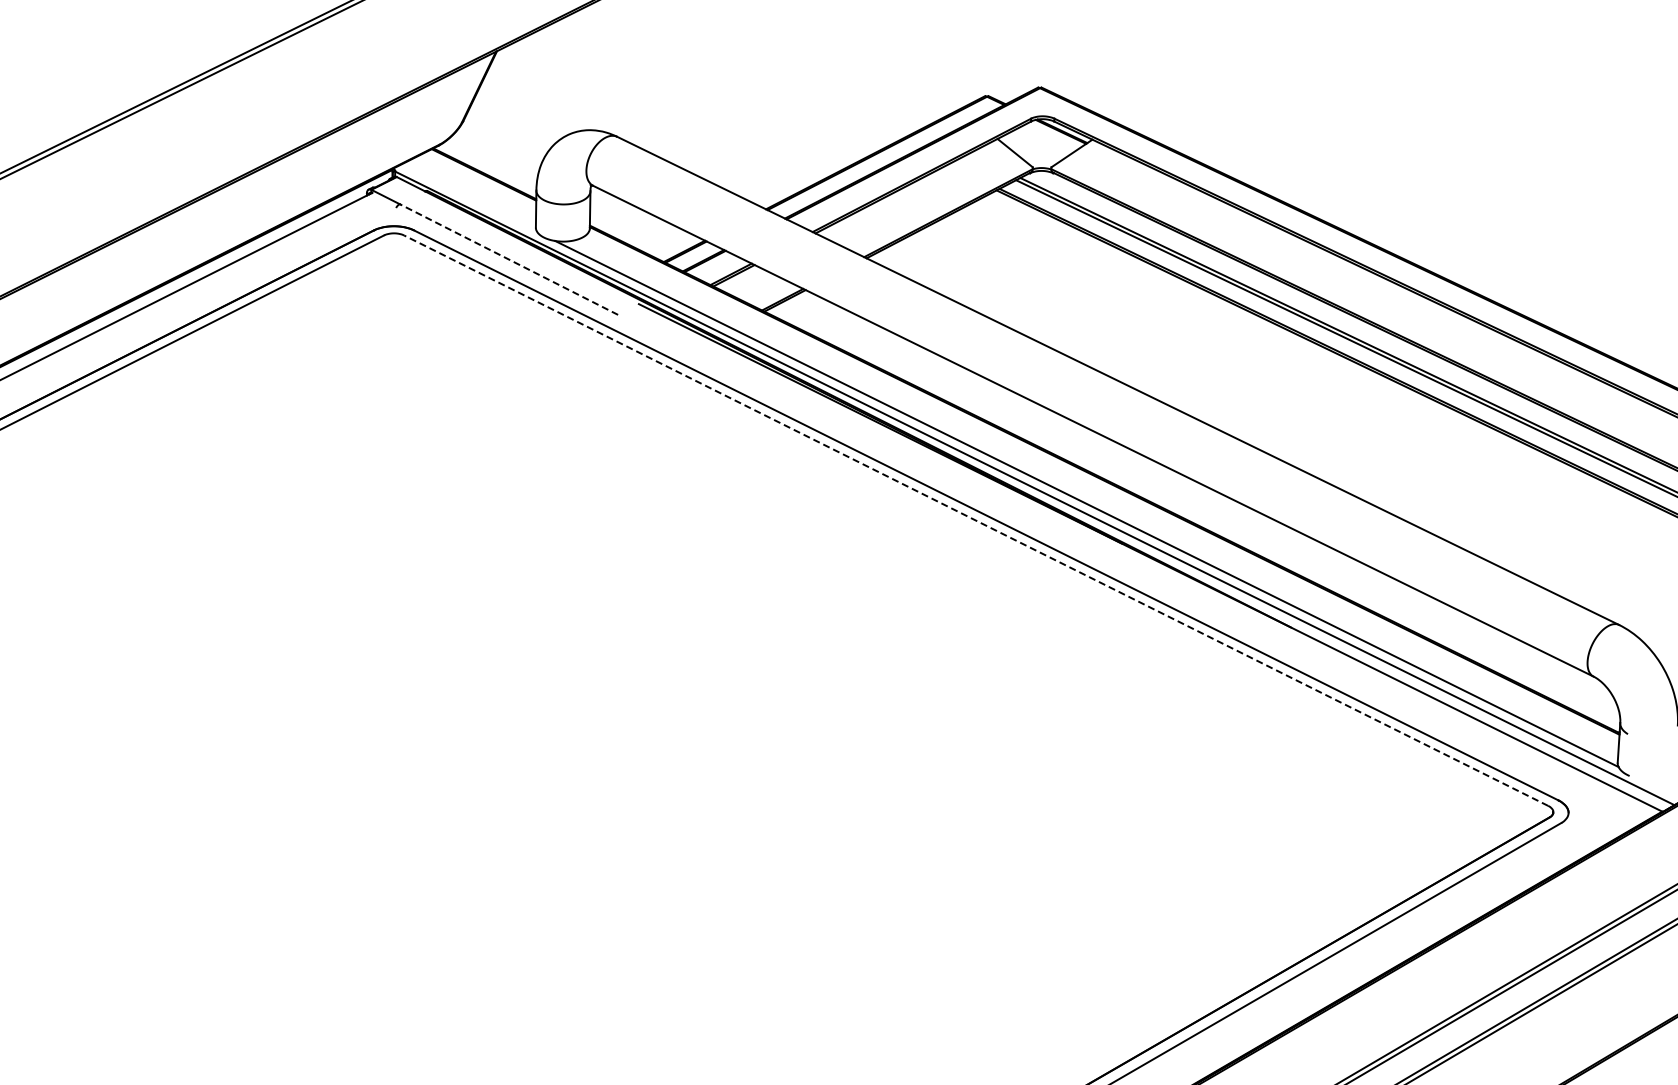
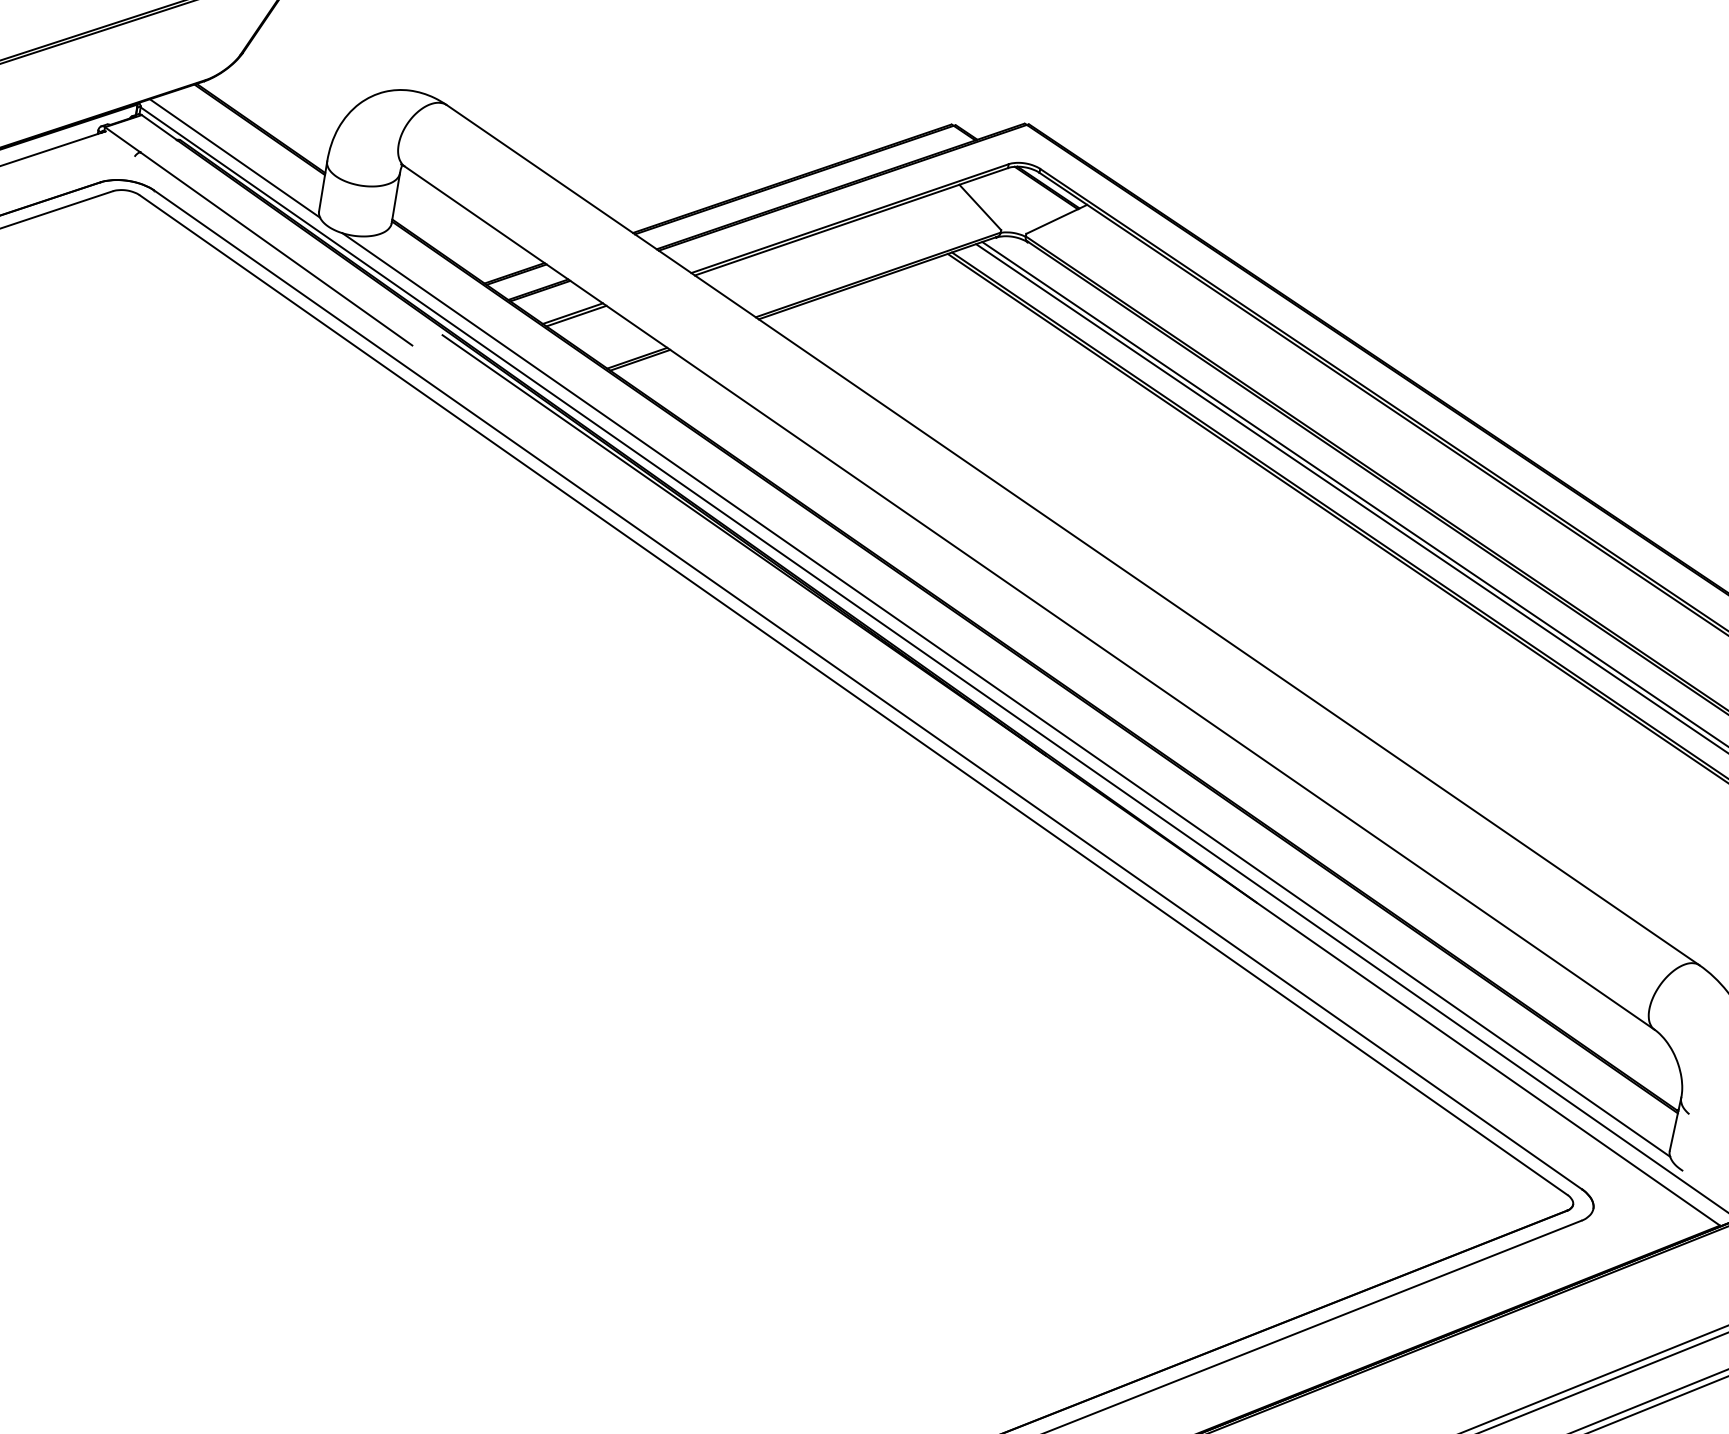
line: (469, 198) -> (235, 158), added
line: (508, 259) -> (275, 248), dashed -> solid
line: (975, 520) -> (852, 694), dashed -> solid

